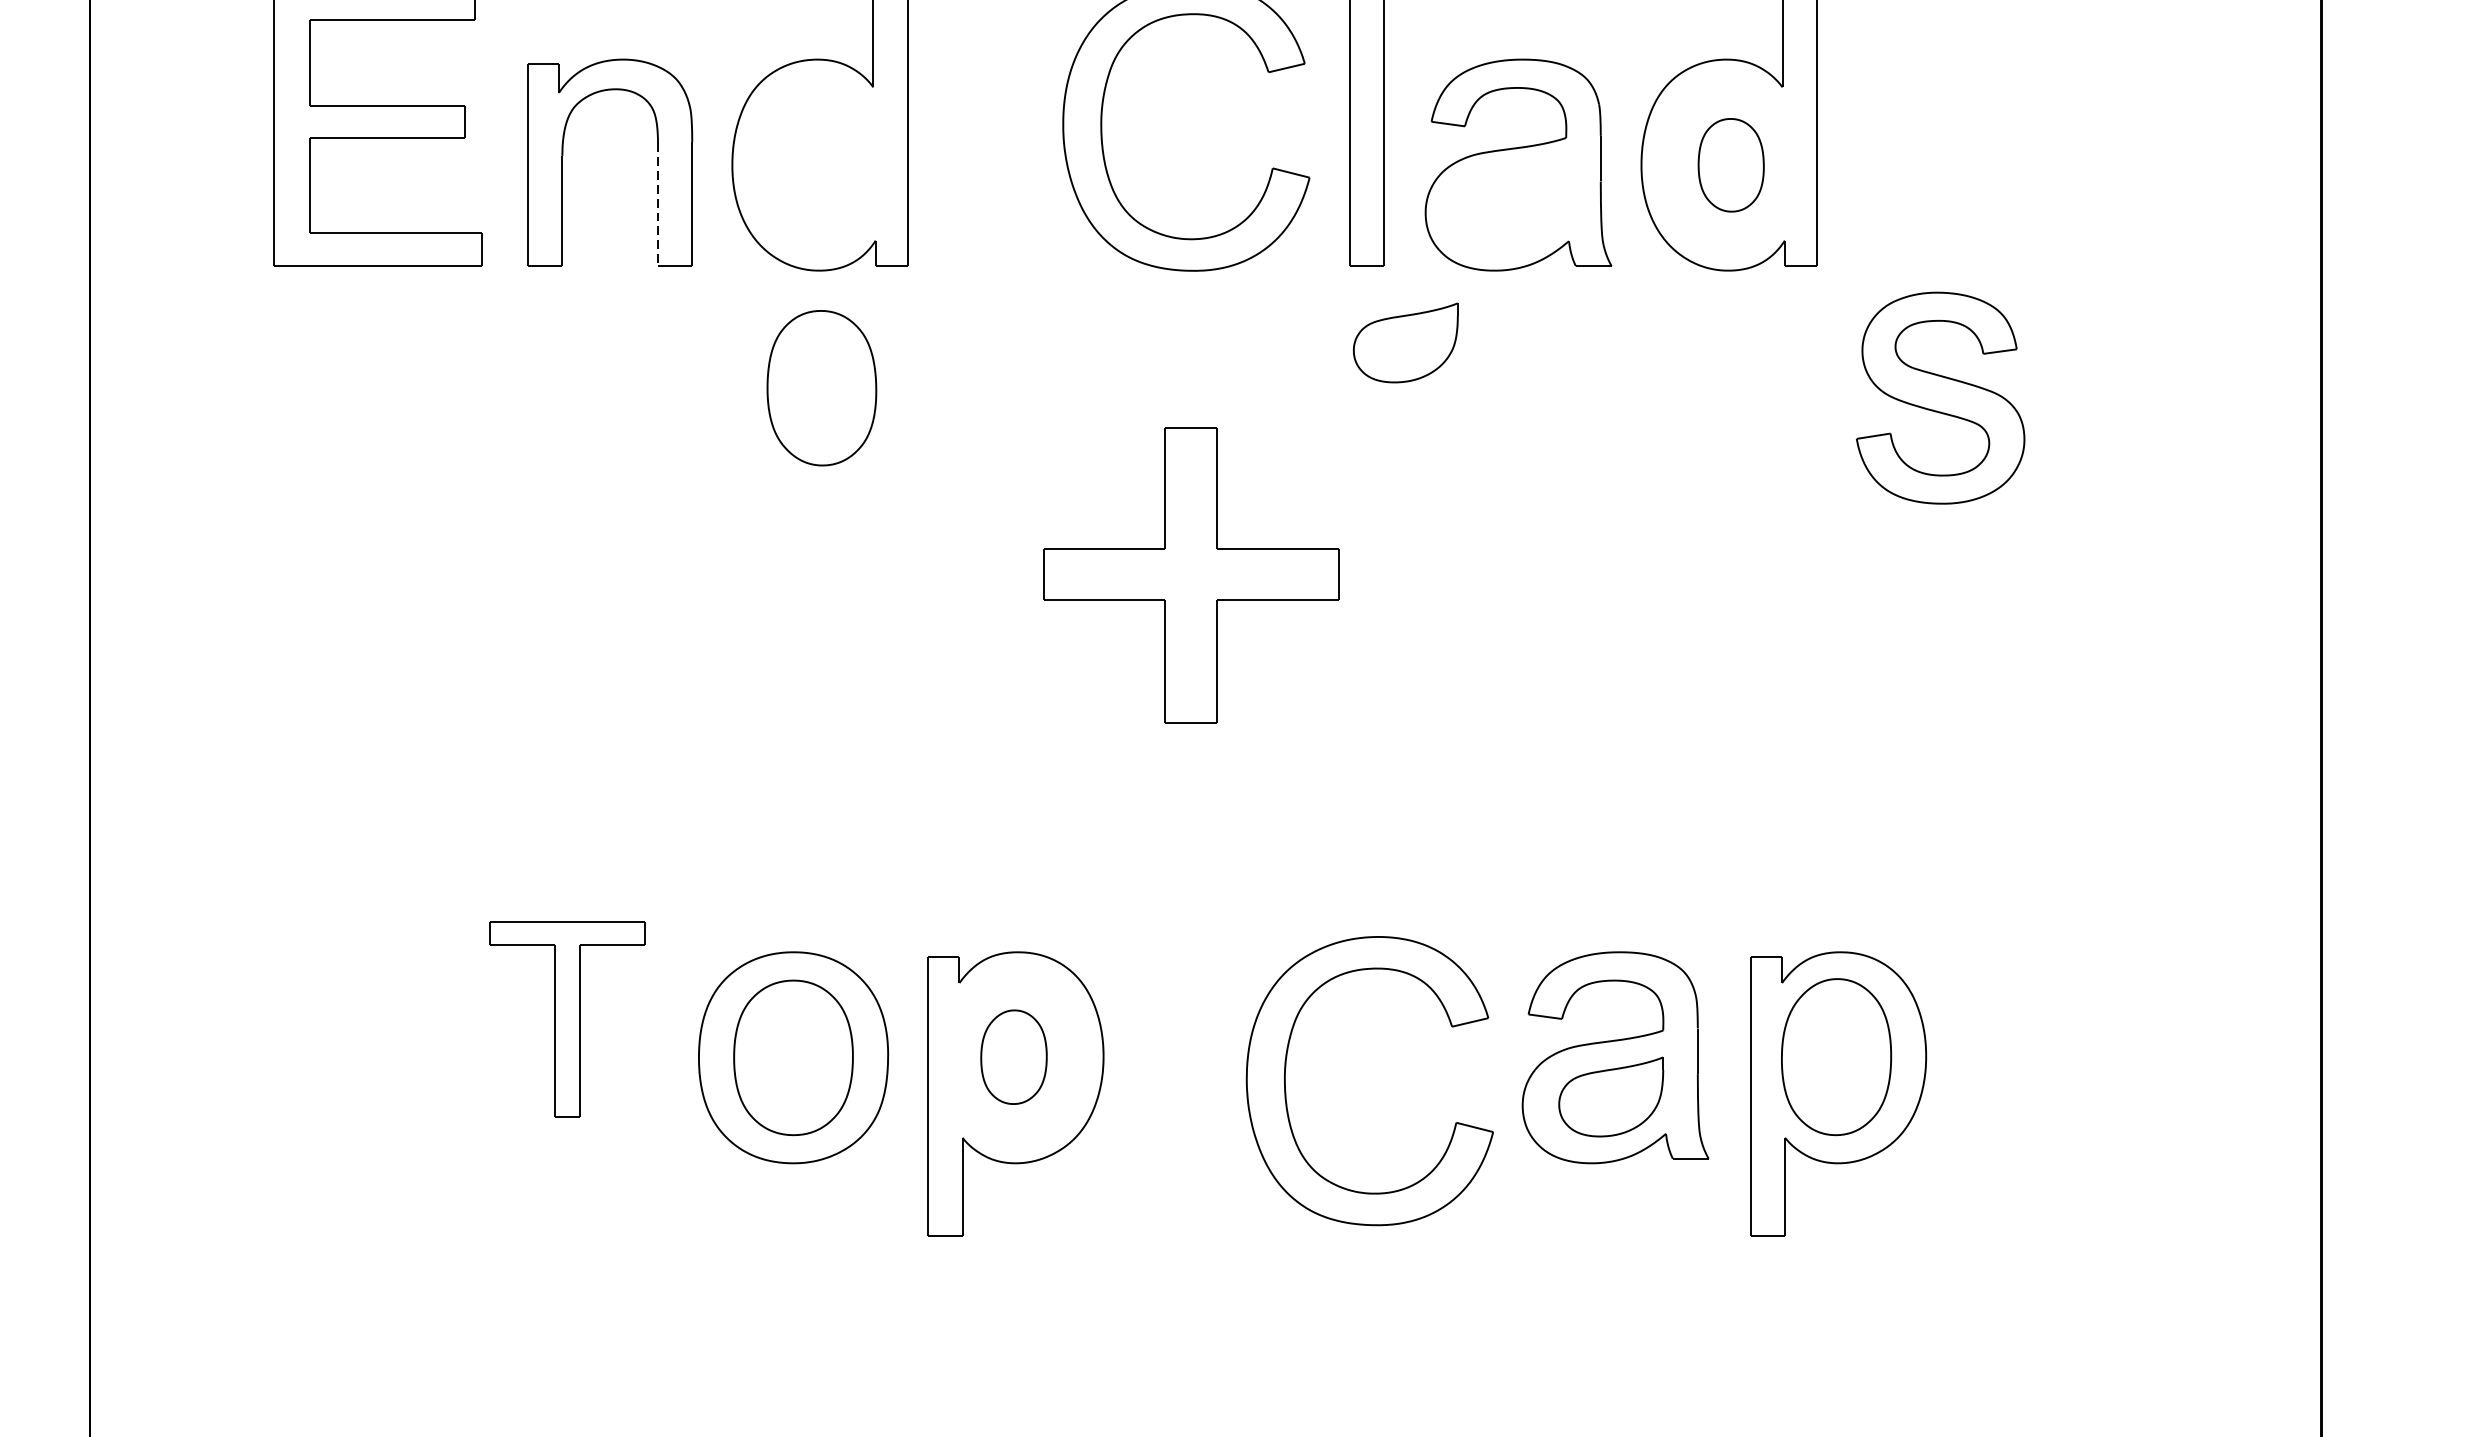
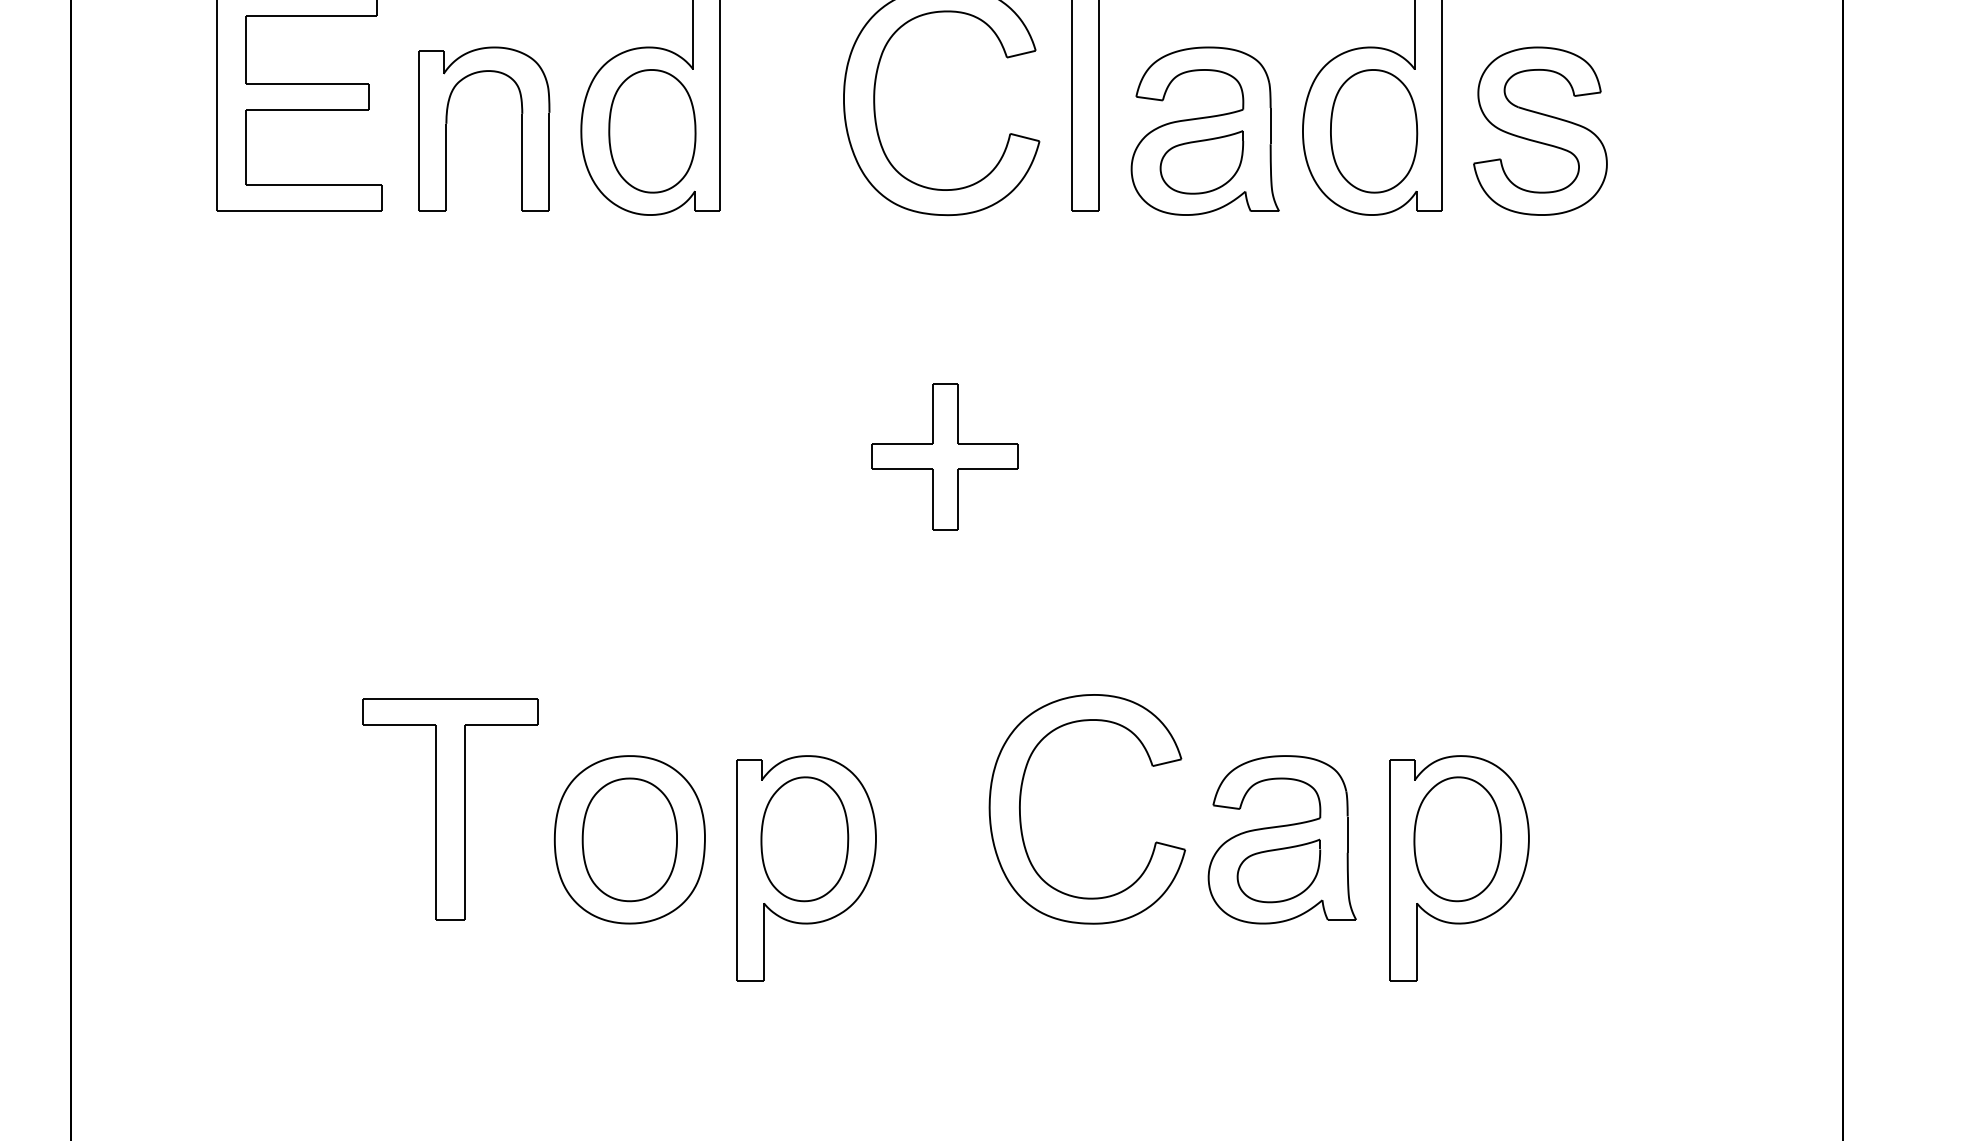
part: (1731, 165) -> (1374, 131), size x1.67
line: (658, 204) -> (522, 162), dashed -> solid
part: (1405, 343) -> (1201, 162), moved
part: (822, 388) -> (652, 131), moved
part: (1940, 397) -> (1540, 130), moved
part: (1189, 574) -> (944, 456), size x0.62
part: (567, 1019) -> (450, 809), size x1.43
part: (1013, 1057) -> (804, 839), size x1.67
part: (1286, 1091) -> (1021, 817), moved

